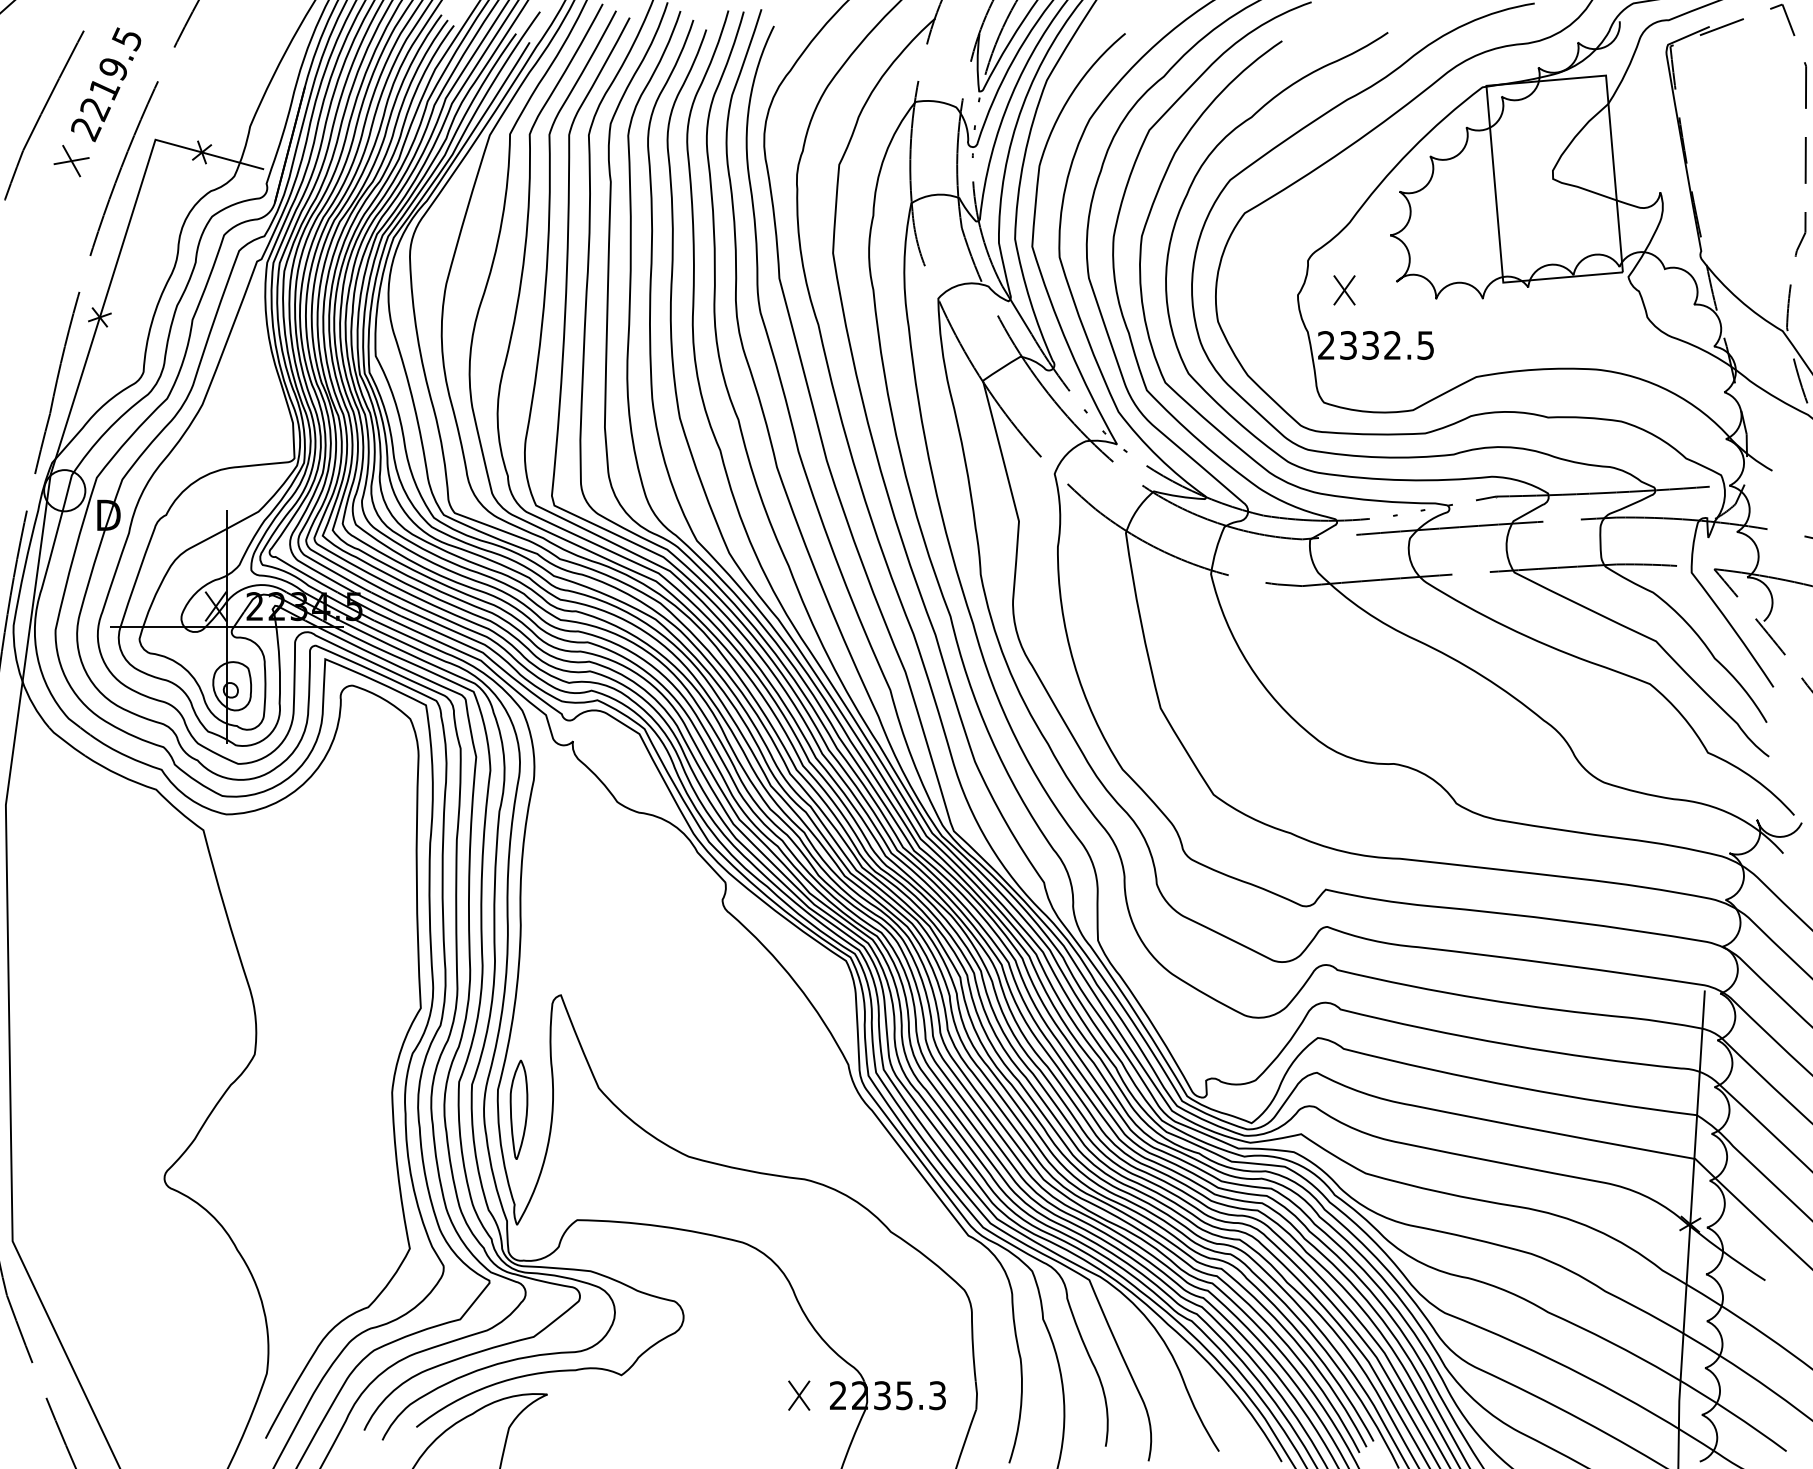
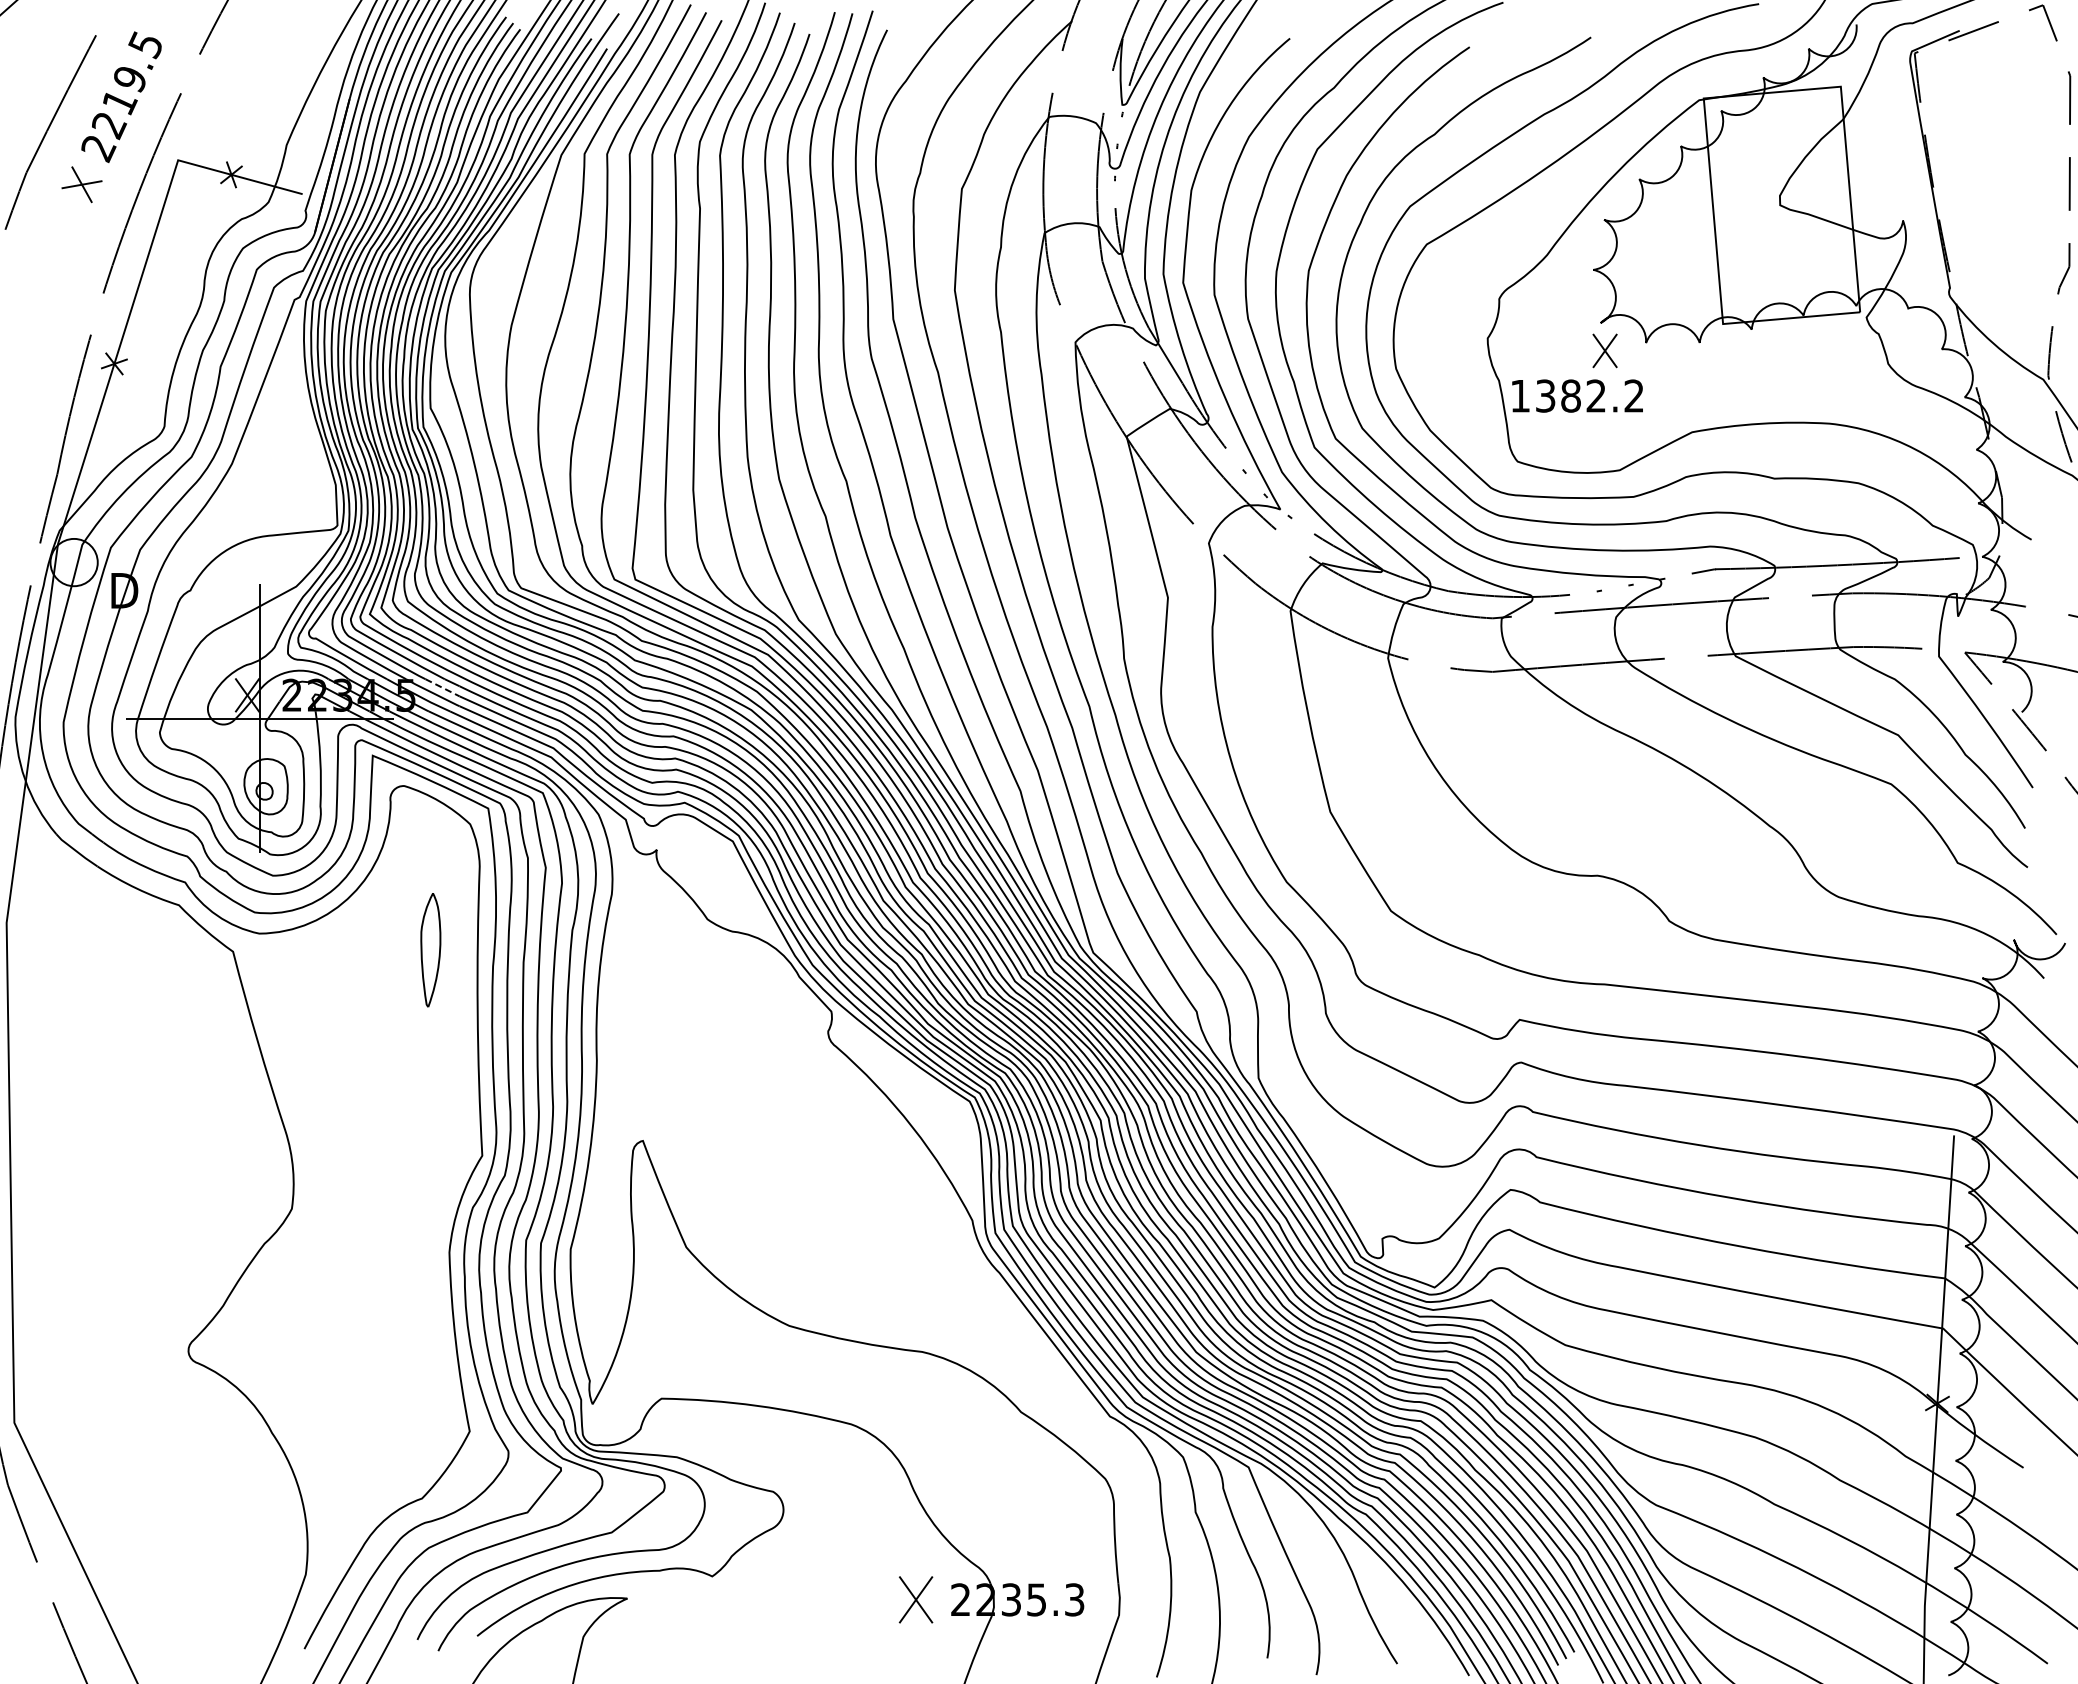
part: (1344, 290) -> (1604, 350), moved
text: (1375, 344) -> (1576, 395), 2332.5 -> 1382.2
line: (386, 600) -> (443, 688), solid -> dashed
part: (518, 1110) -> (430, 950), moved
part: (798, 1395) -> (915, 1599), size x1.4

